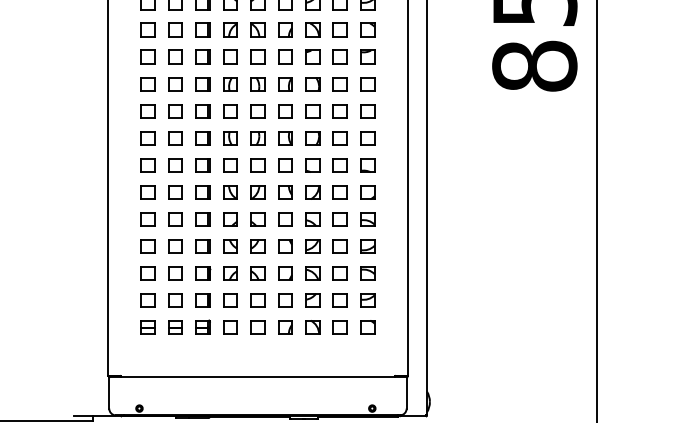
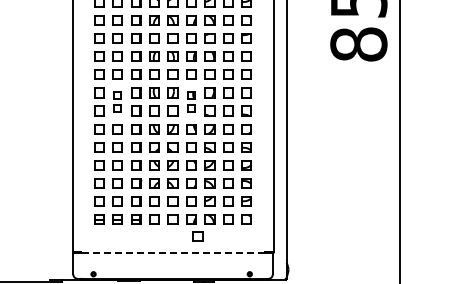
part: (175, 151) -> (117, 101), size x0.7
part: (285, 151) -> (191, 101), size x0.7
part: (294, 352) -> (197, 236), added
line: (257, 376) -> (172, 252), solid -> dashed

